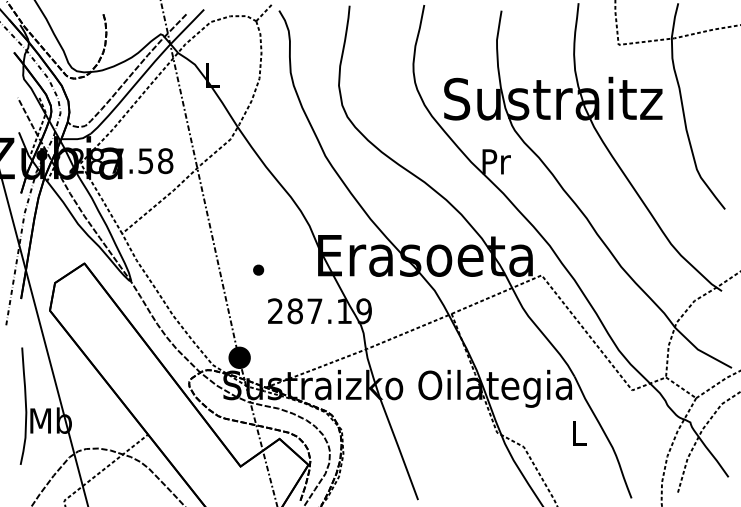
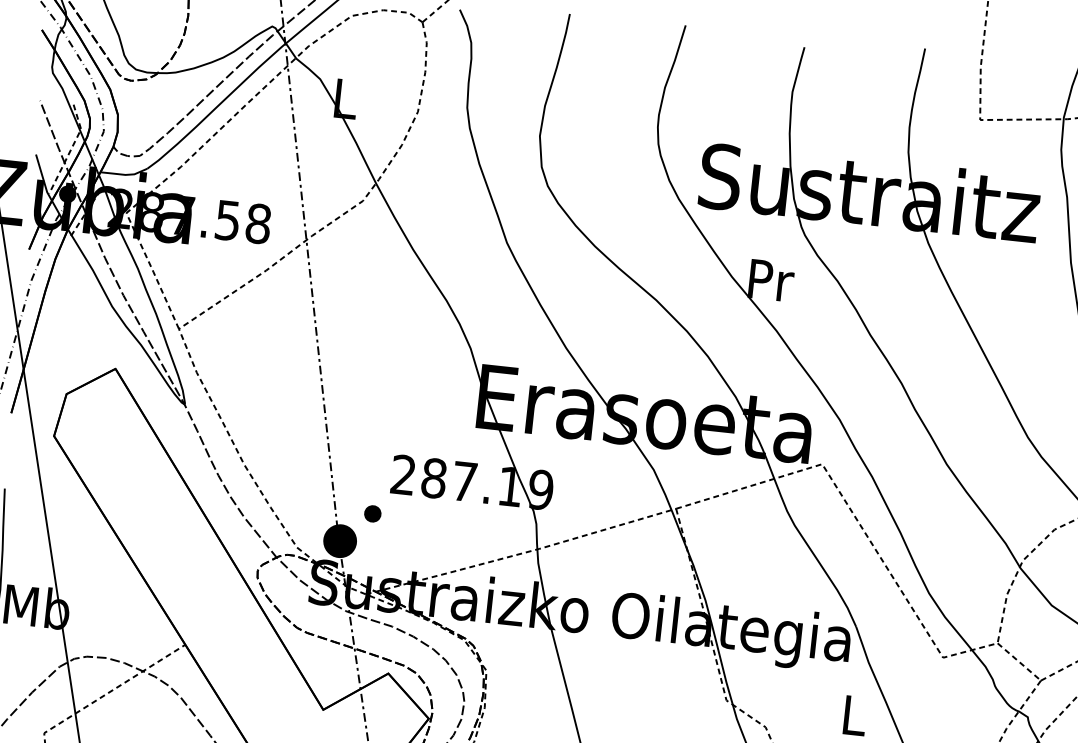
part: (258, 269) -> (372, 512), moved

